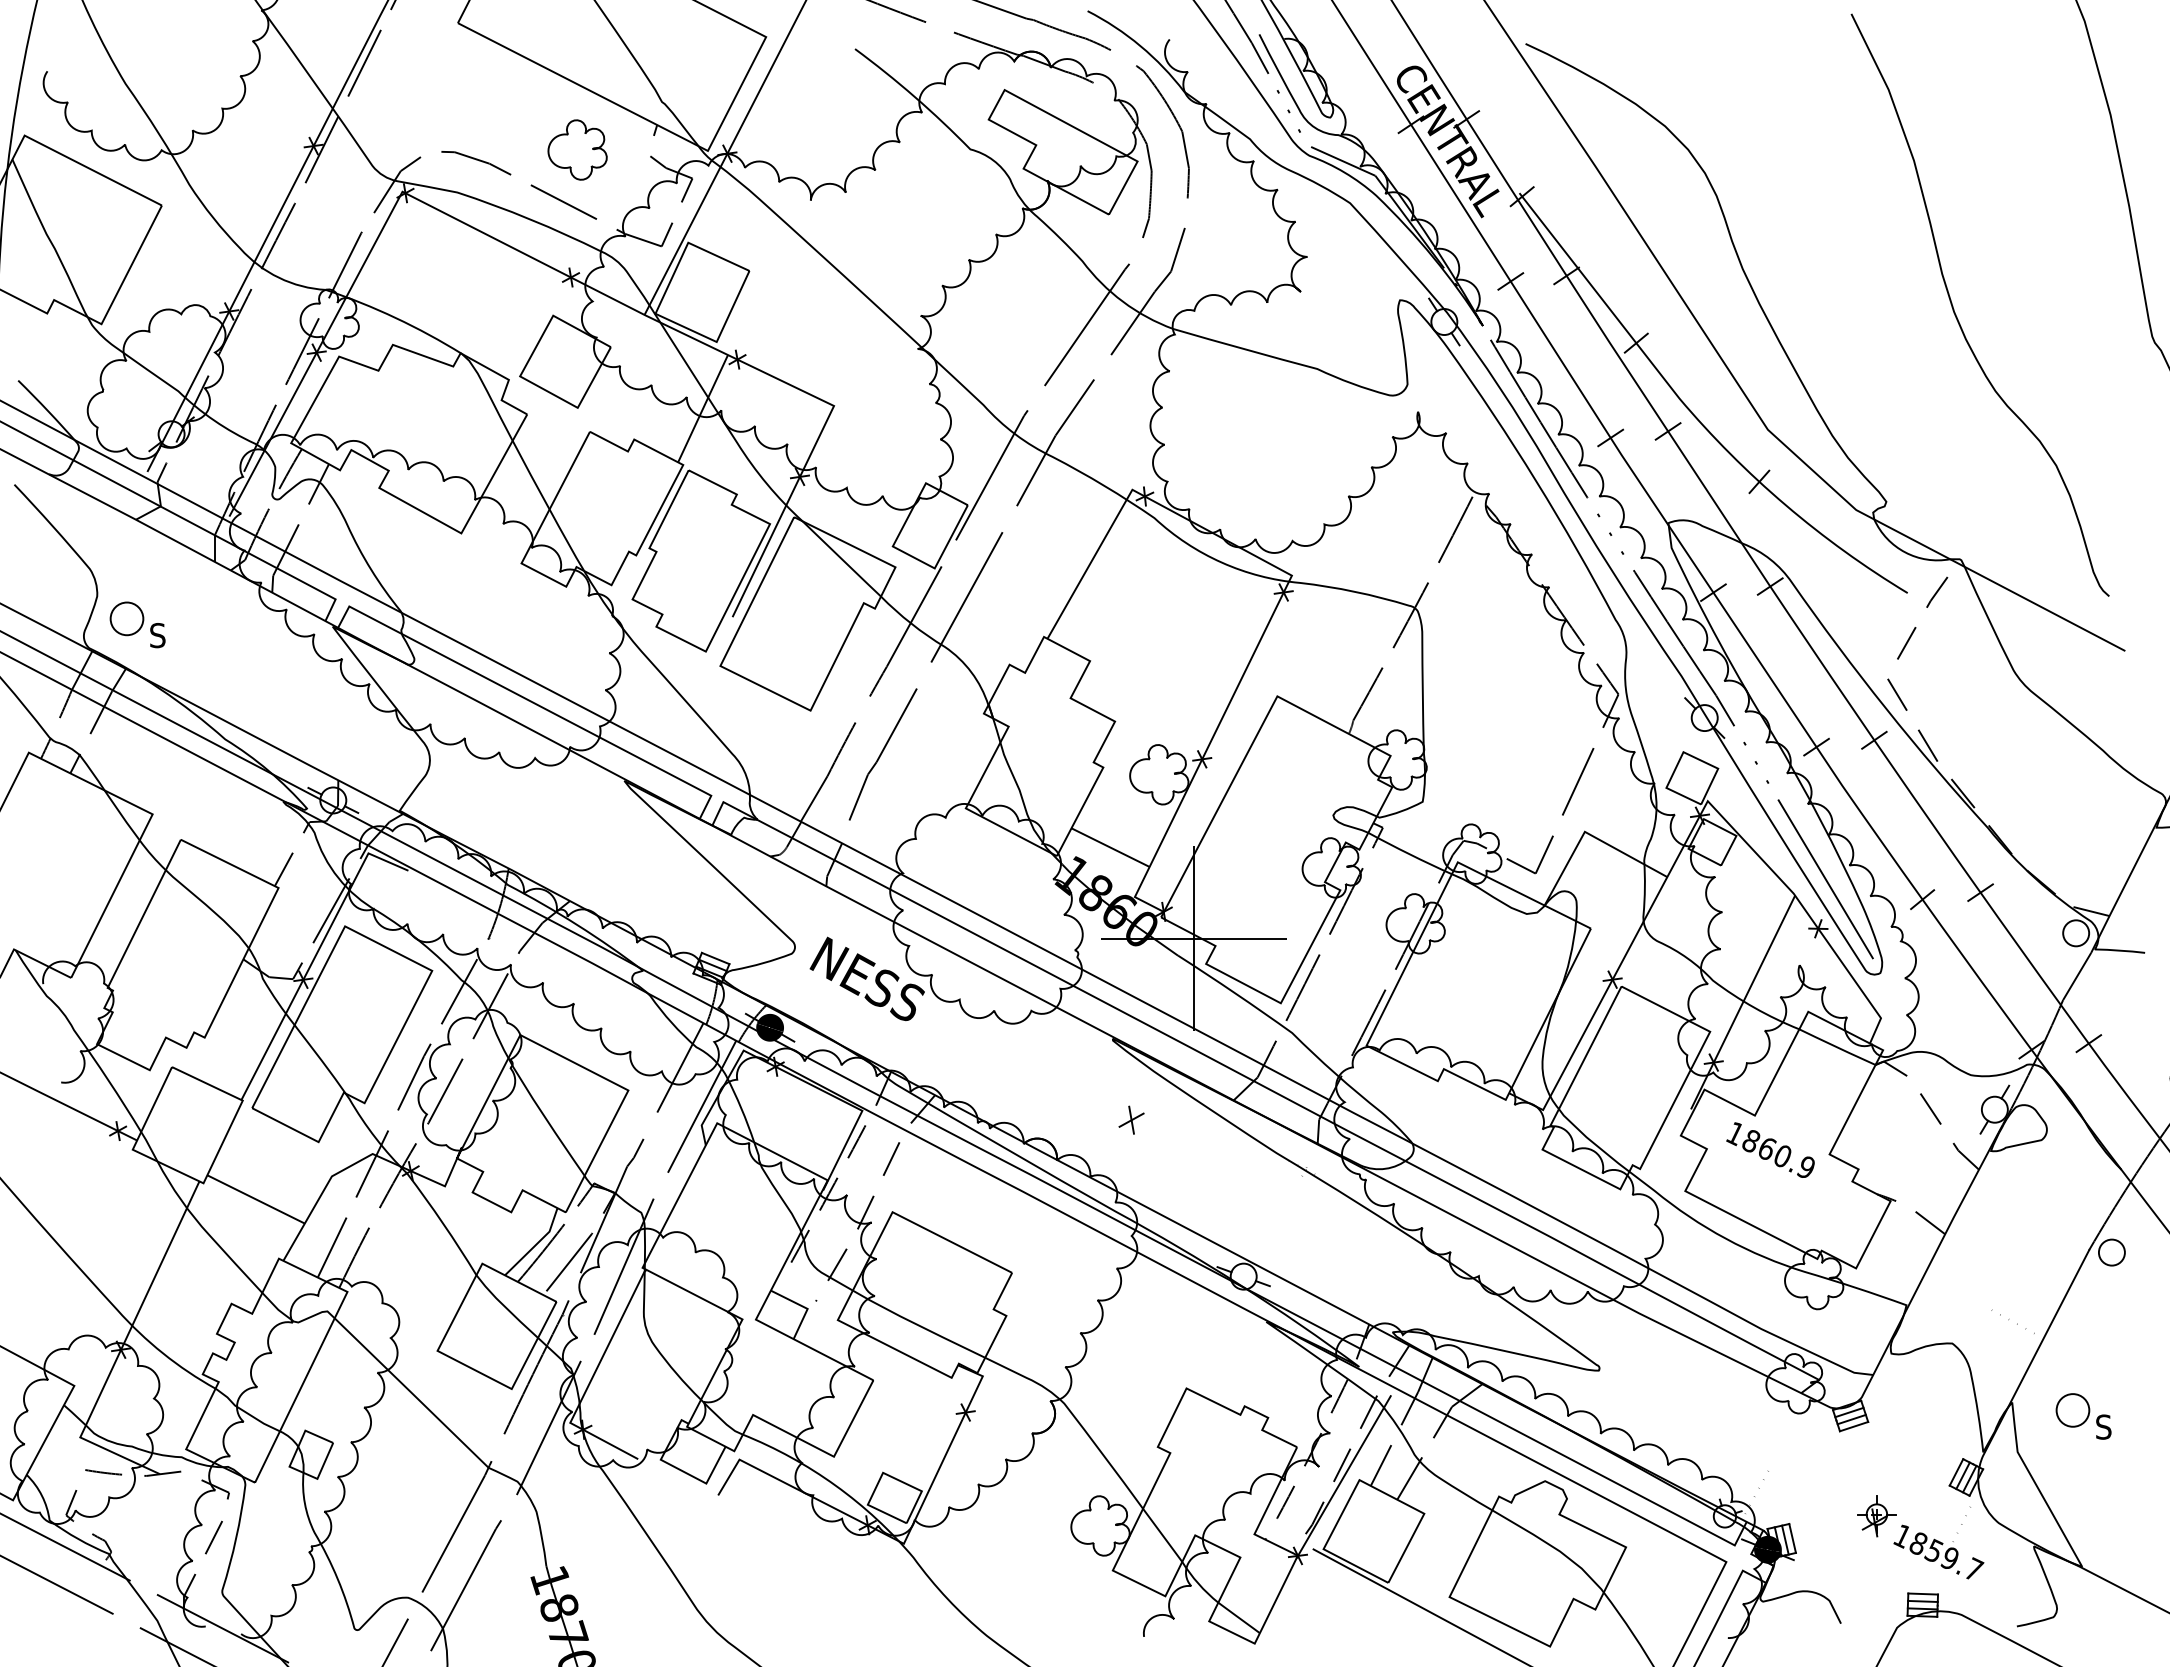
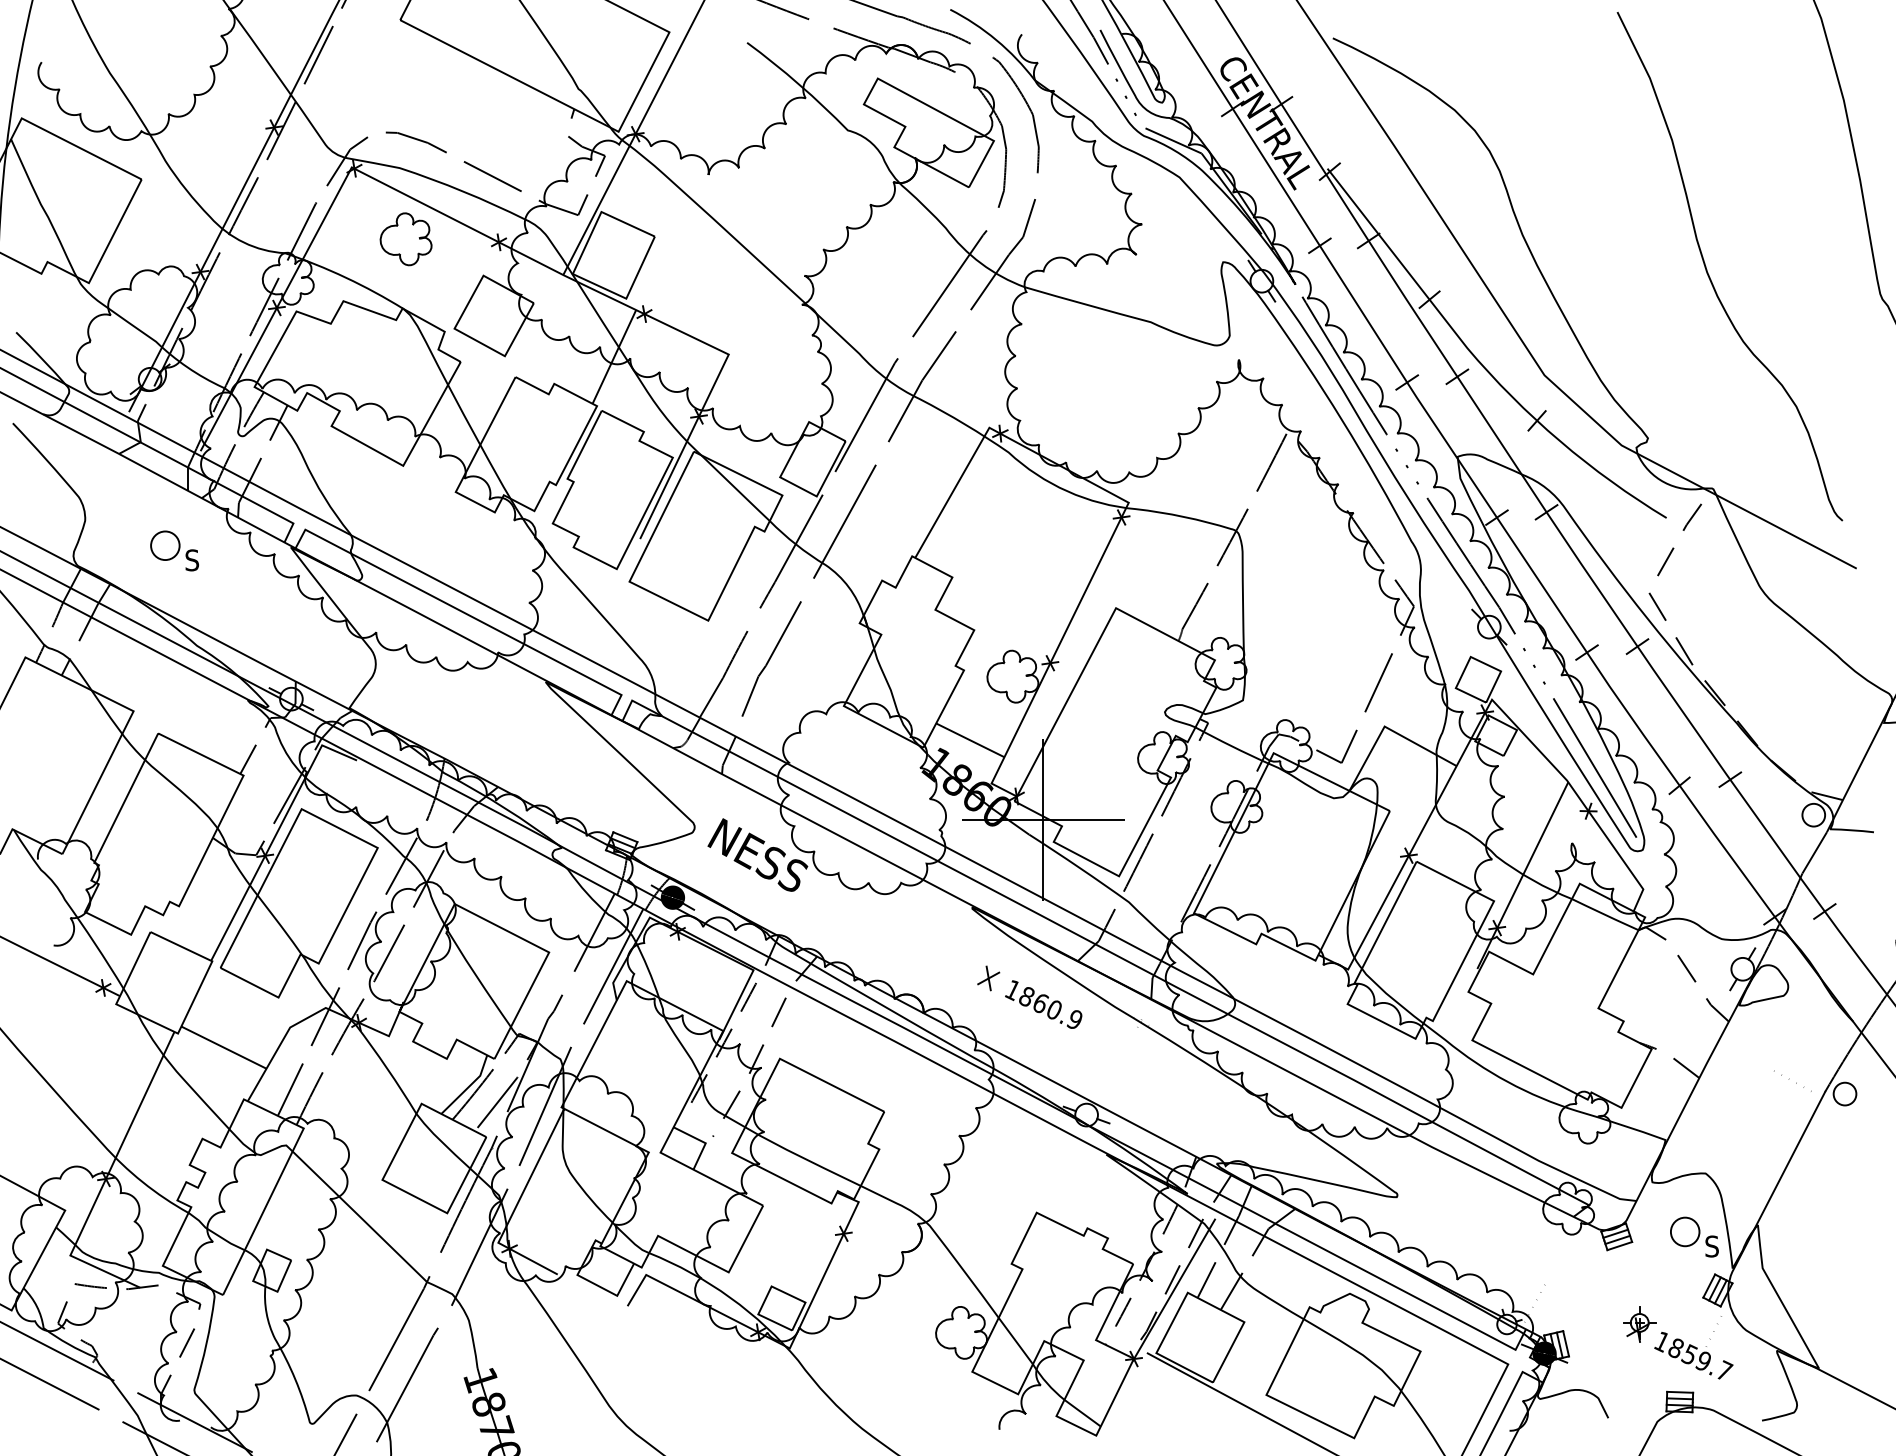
part: (577, 149) -> (405, 238), moved
part: (137, 624) -> (174, 550), moved
text: (1770, 1149) -> (1043, 1004), moved
line: (2009, 1319) -> (1789, 1079), moved
part: (2083, 1416) -> (1694, 1237), moved

